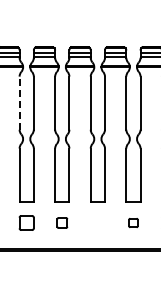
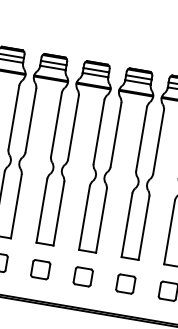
line: (19, 103) -> (13, 118), dashed -> solid
part: (62, 222) -> (41, 269), size x1.43
part: (97, 222) -> (82, 276), added
part: (133, 222) -> (126, 283), size x1.67

